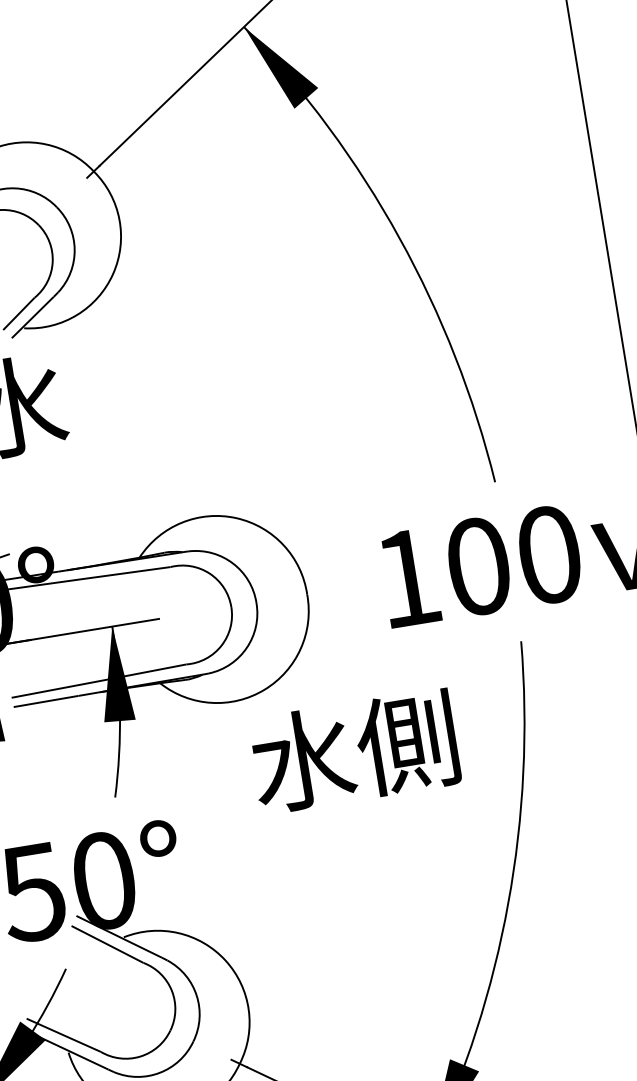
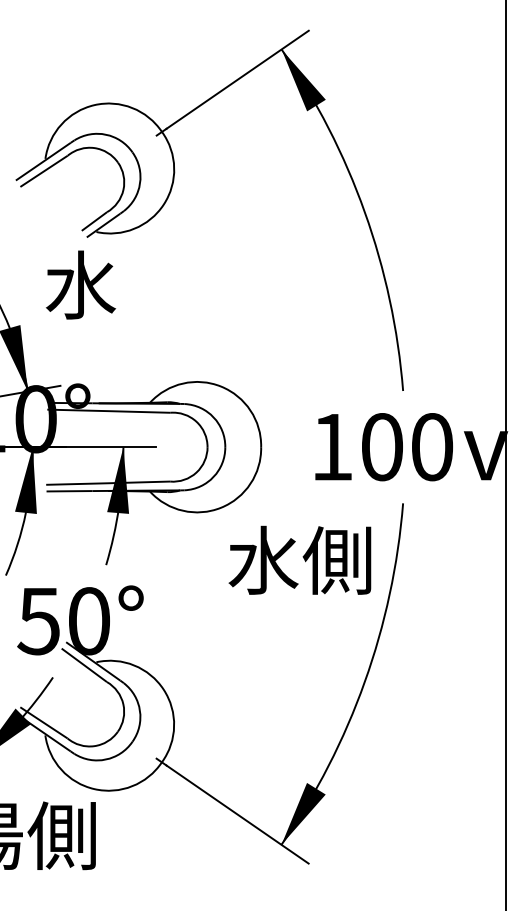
text: (353, 750) -> (299, 559), moved

